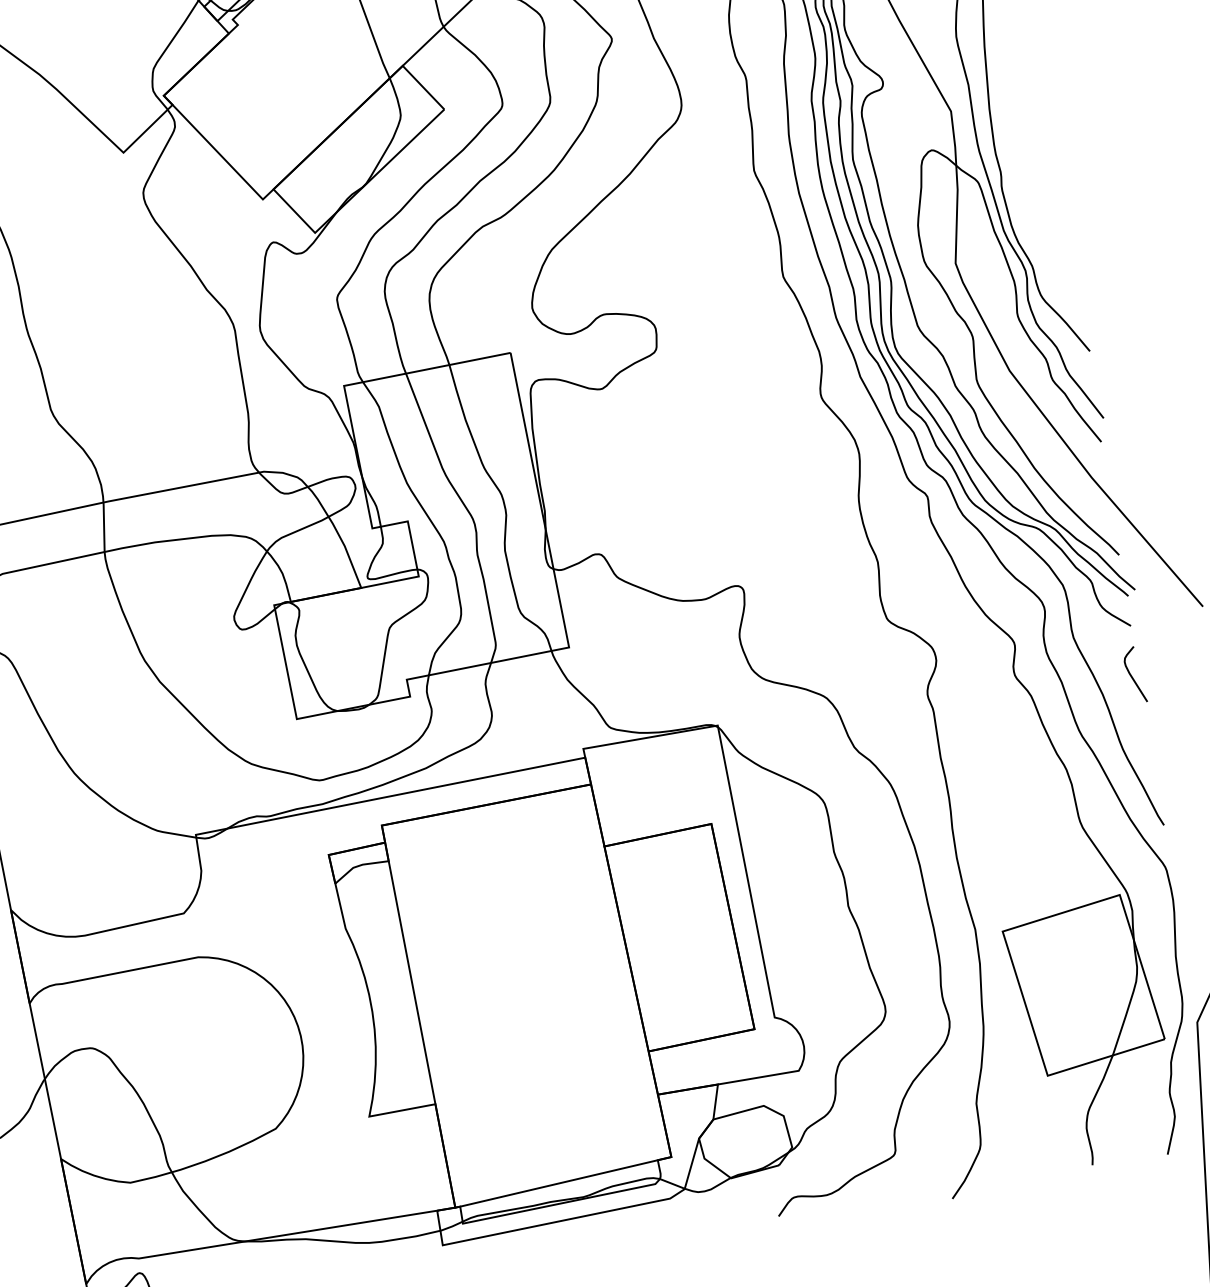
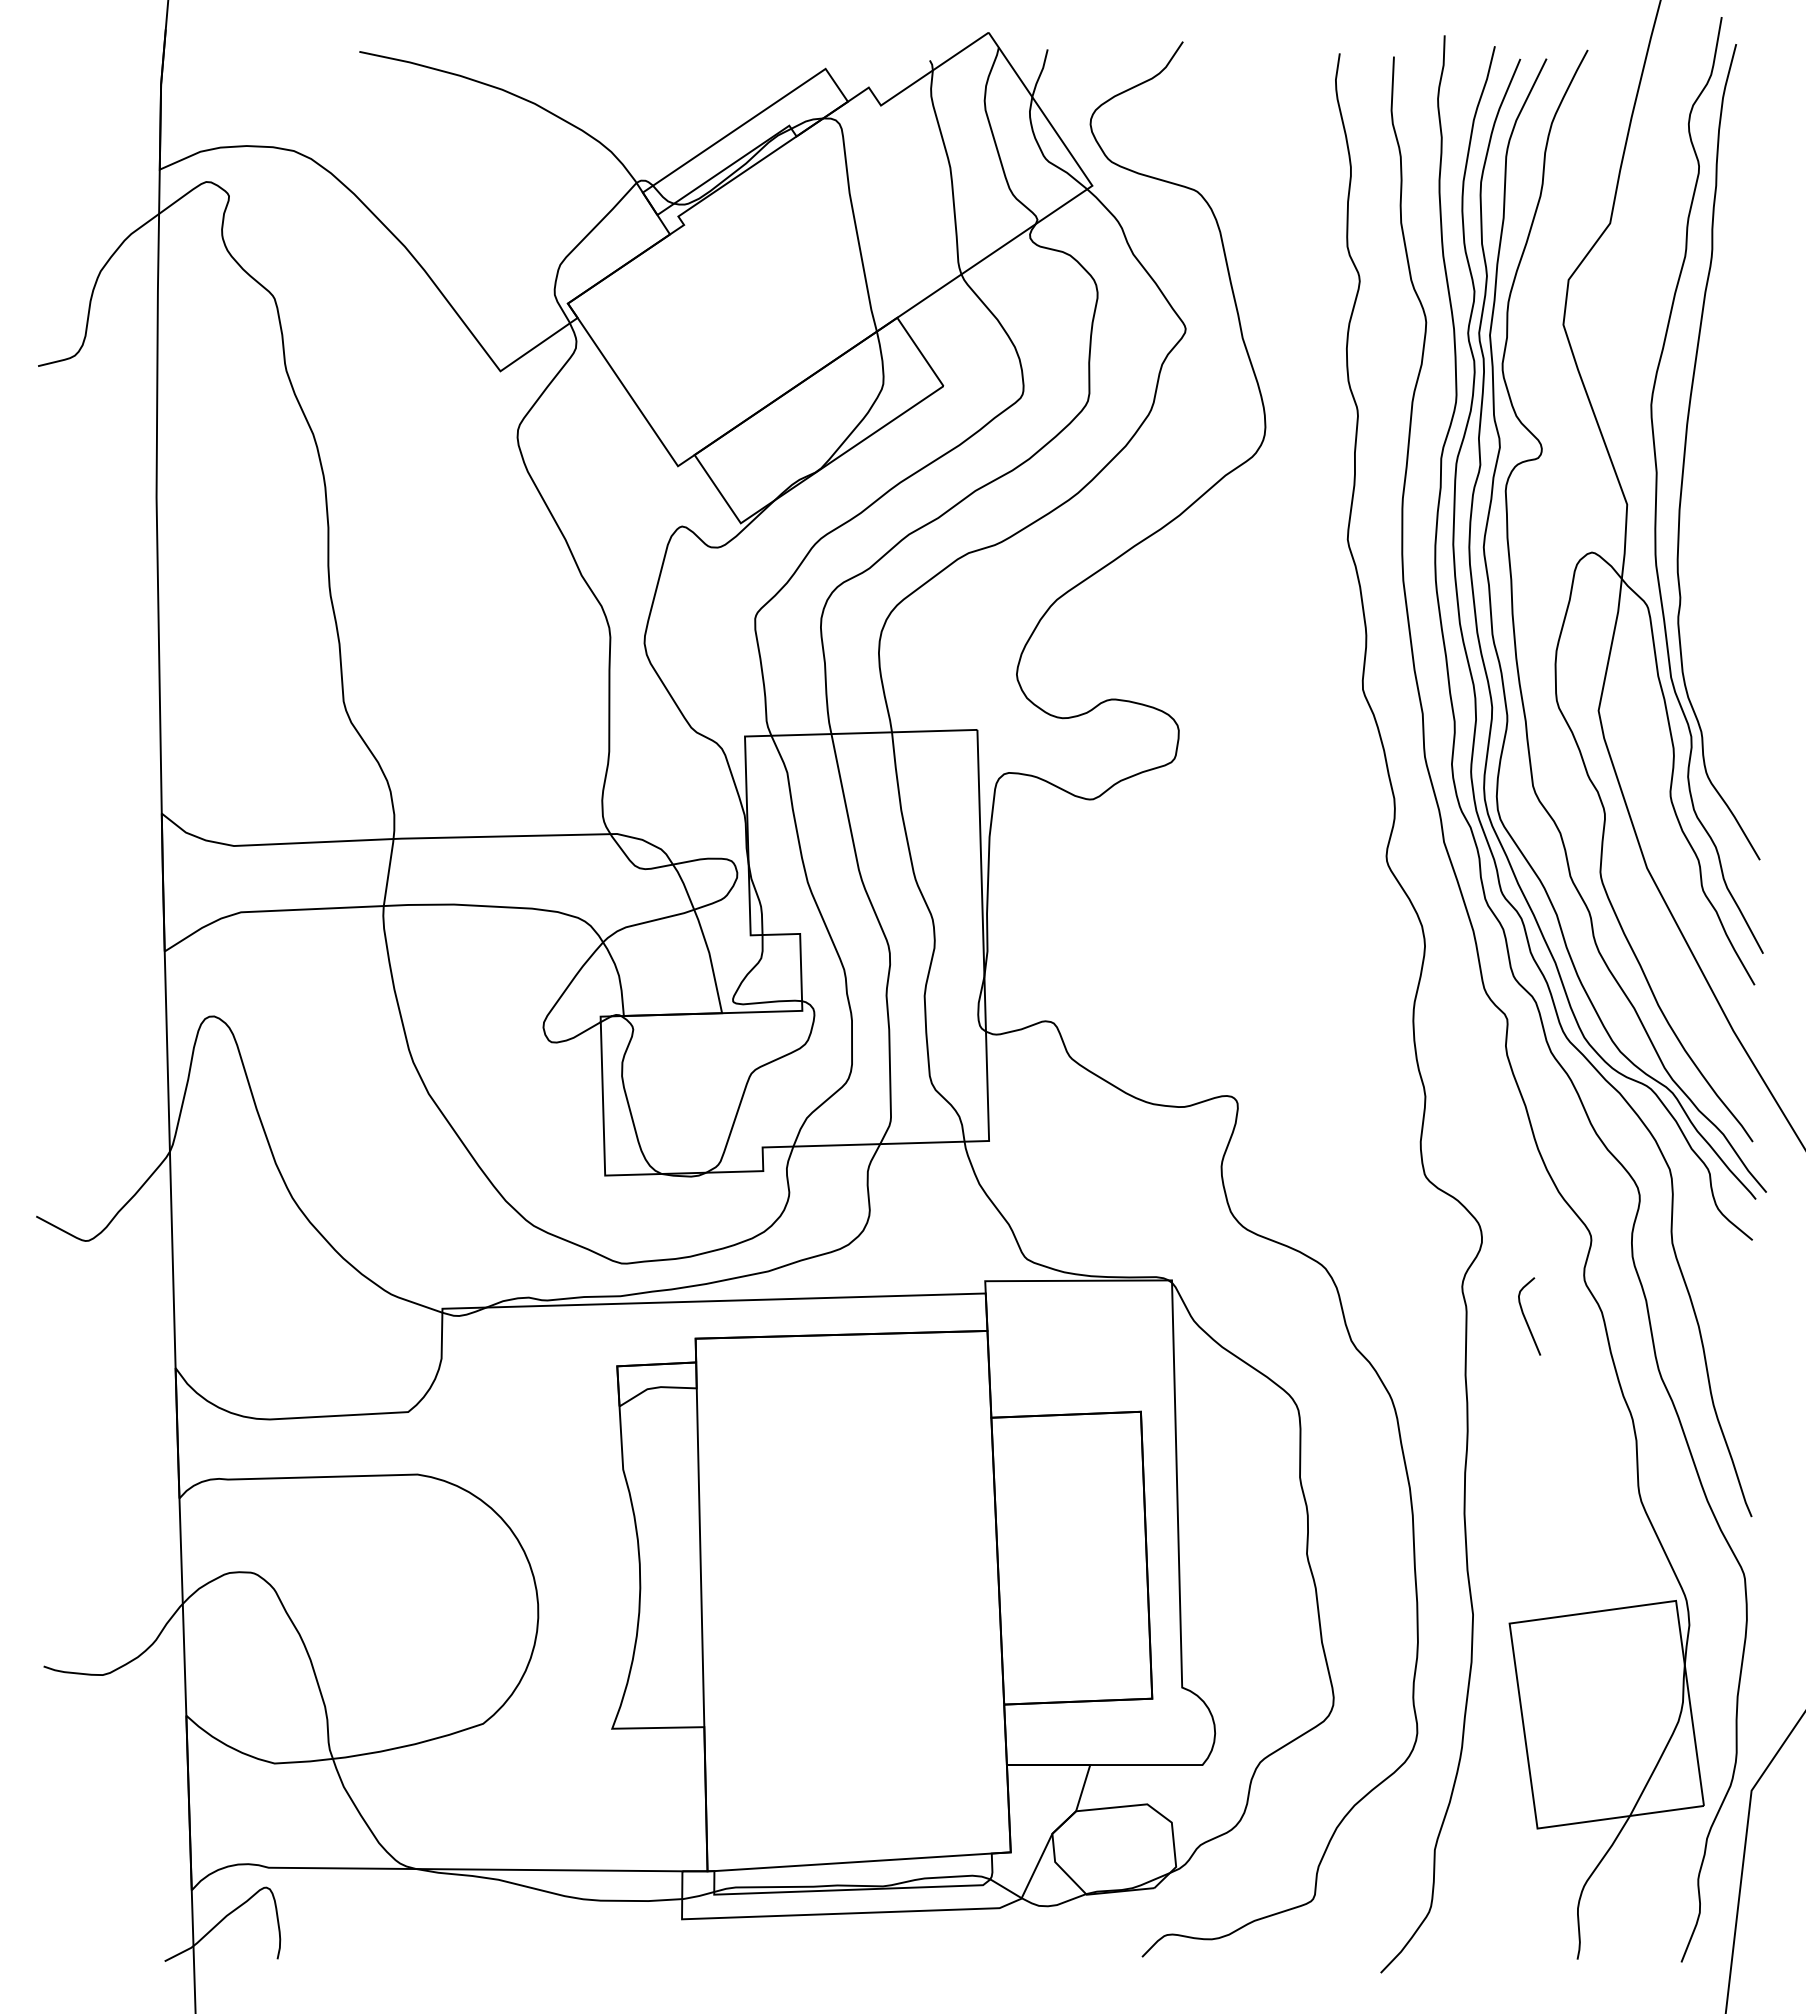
curve: (1132, 676) -> (1526, 1318), moved

